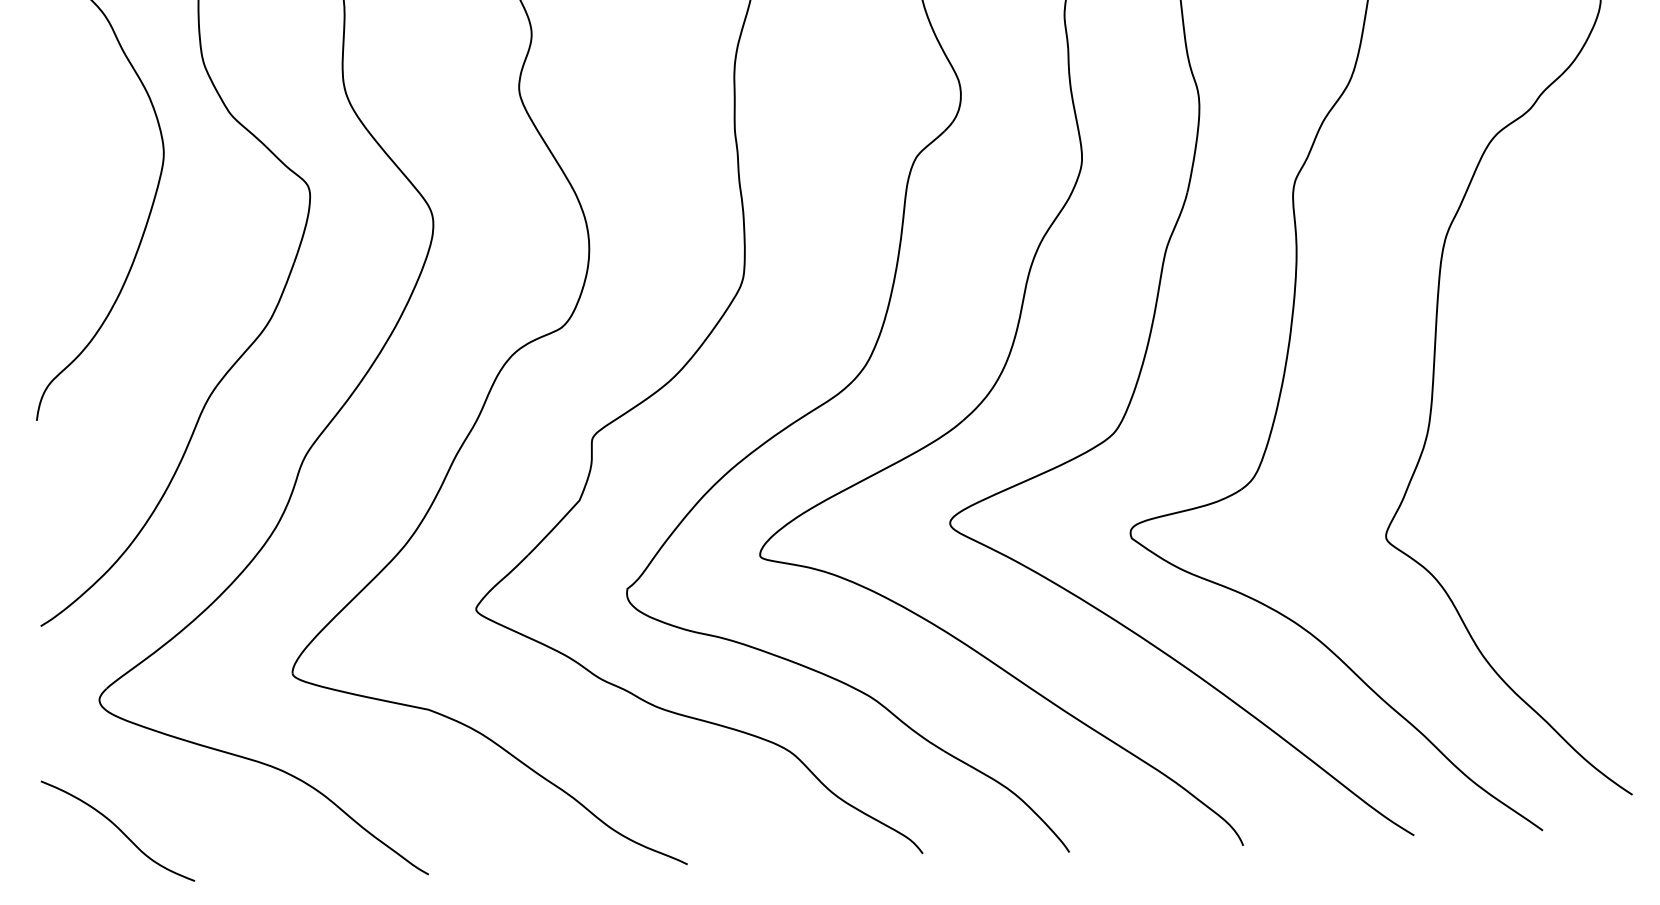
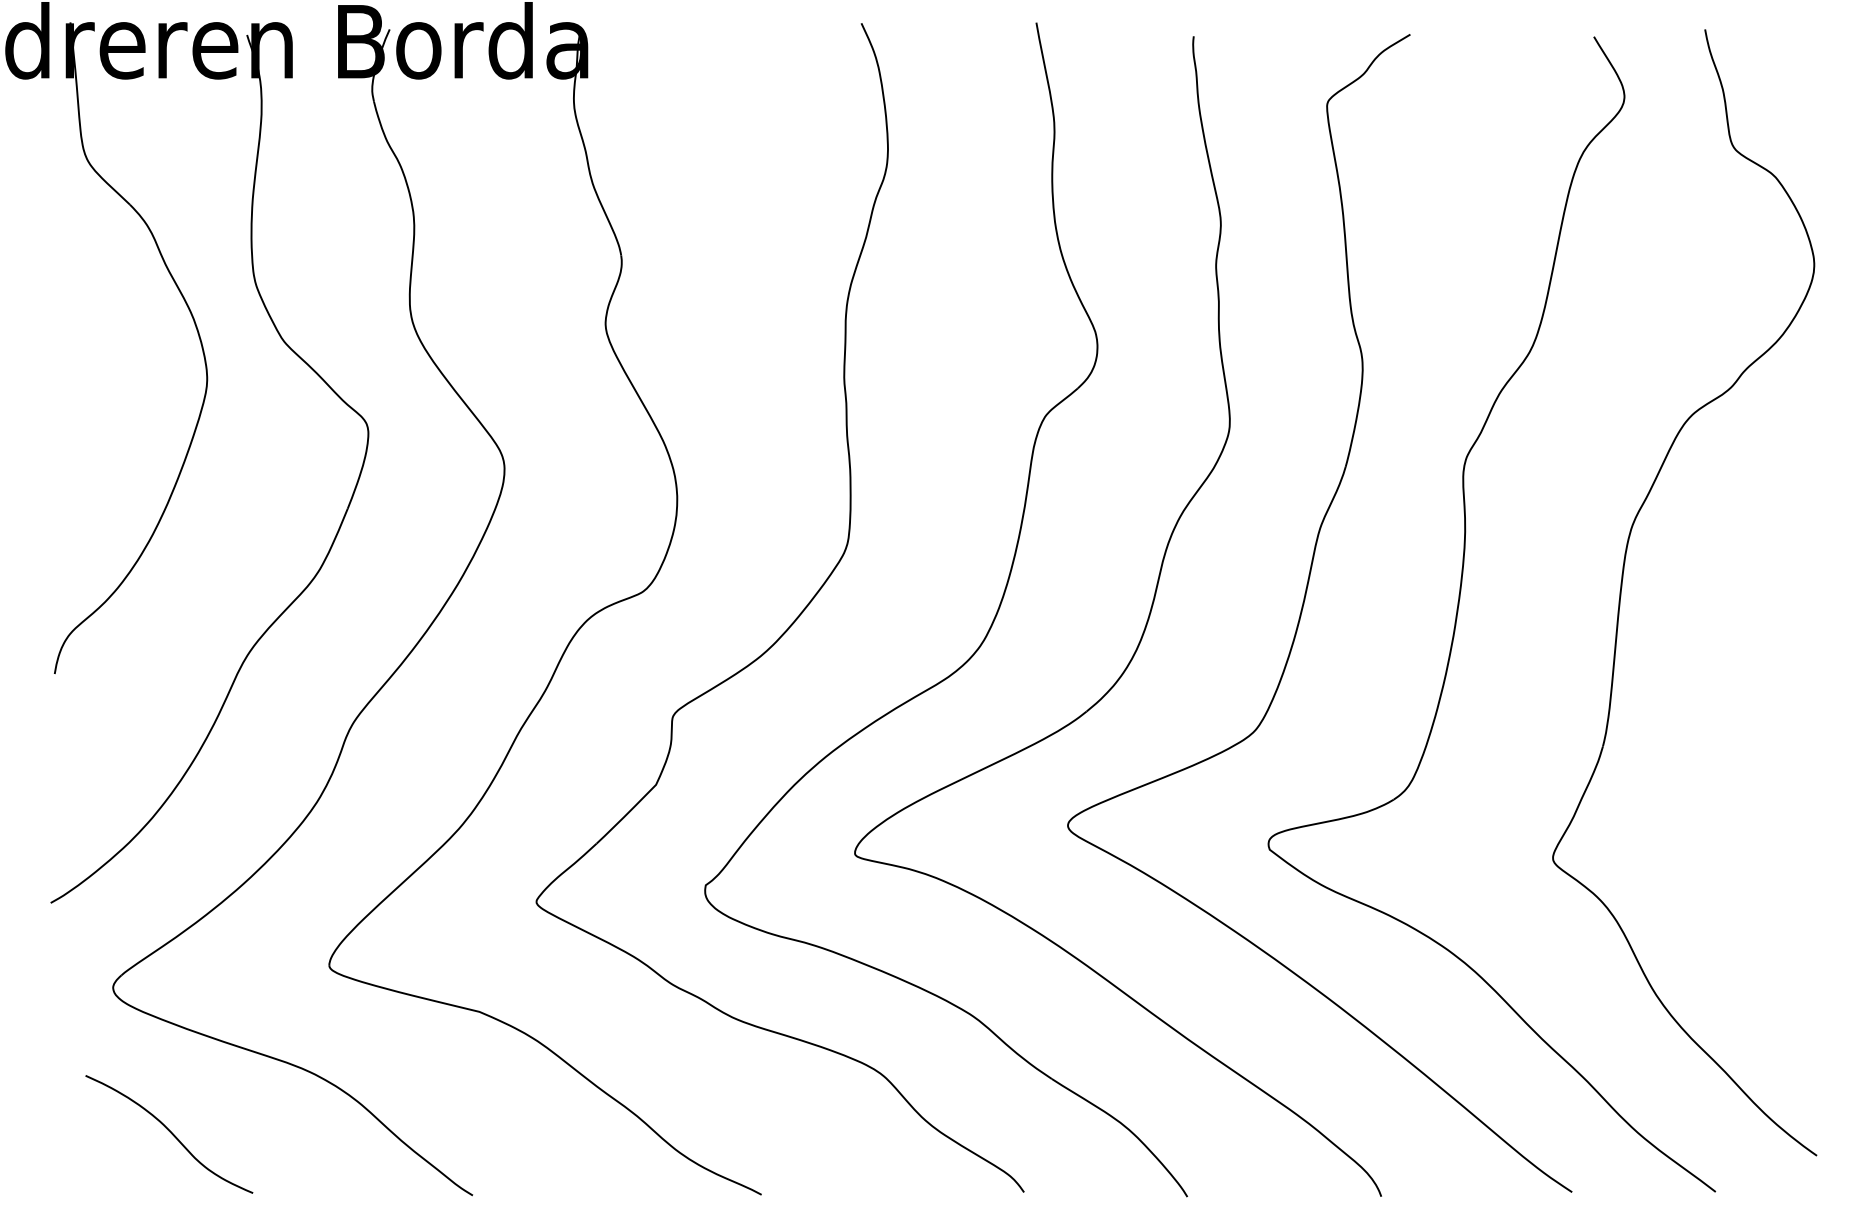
curve: (118, 830) -> (170, 1133), moved

